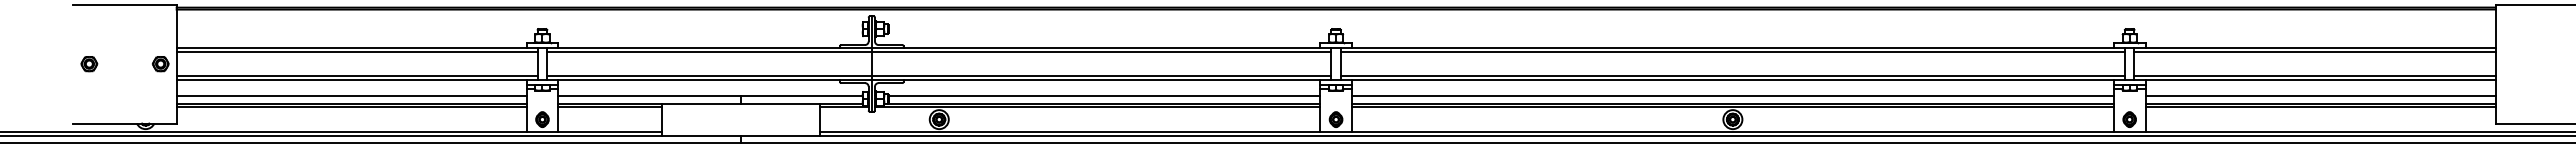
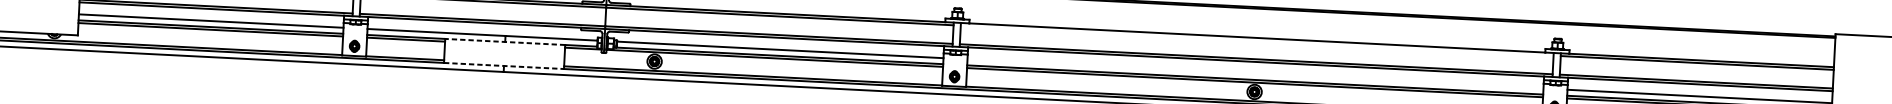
line: (1732, 51) -> (1256, 40), removed
line: (1732, 95) -> (1255, 73), removed
line: (740, 103) -> (504, 41), solid -> dashed
line: (741, 135) -> (504, 66), solid -> dashed

